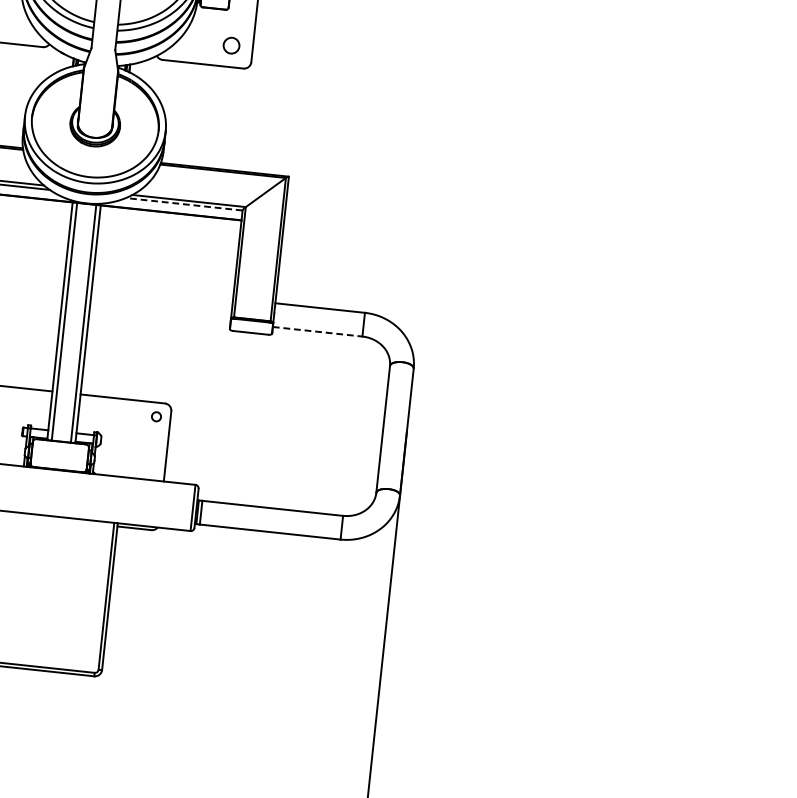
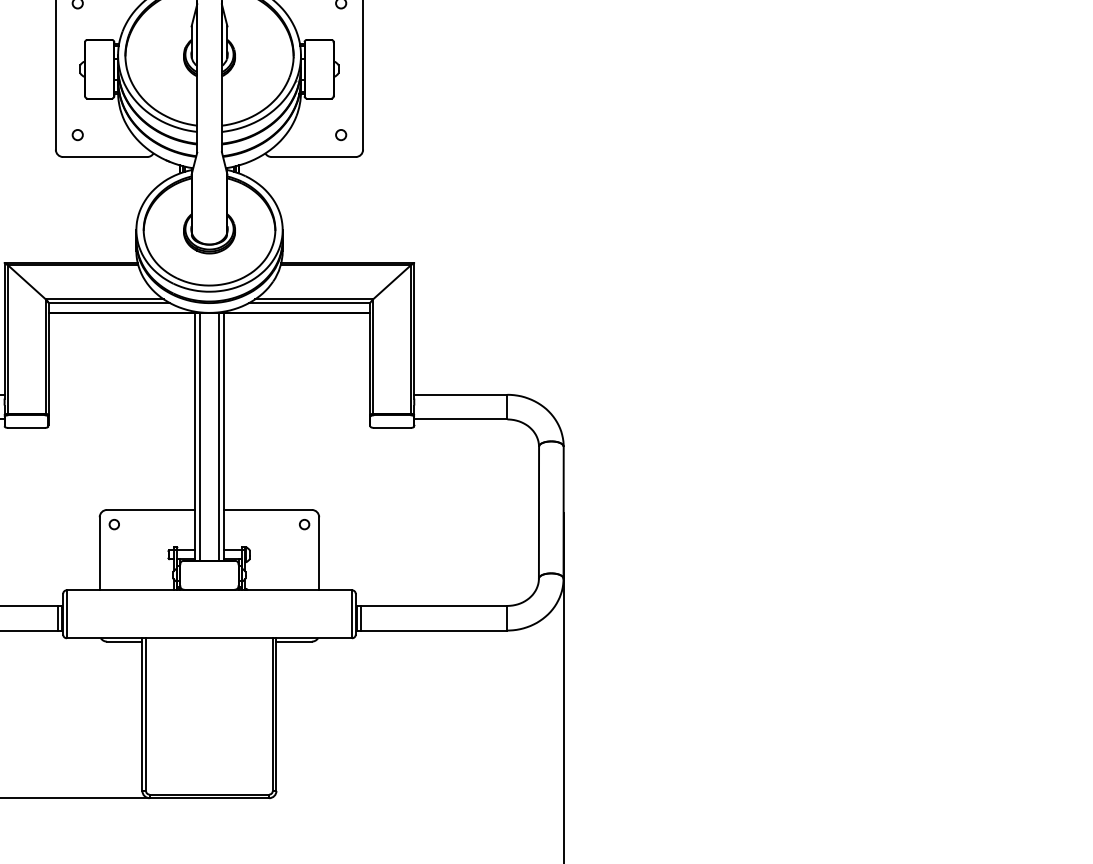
circle: (232, 46) -> (341, 135), size x0.62
line: (183, 204) -> (309, 303), dashed -> solid
line: (317, 331) -> (460, 419), dashed -> solid

